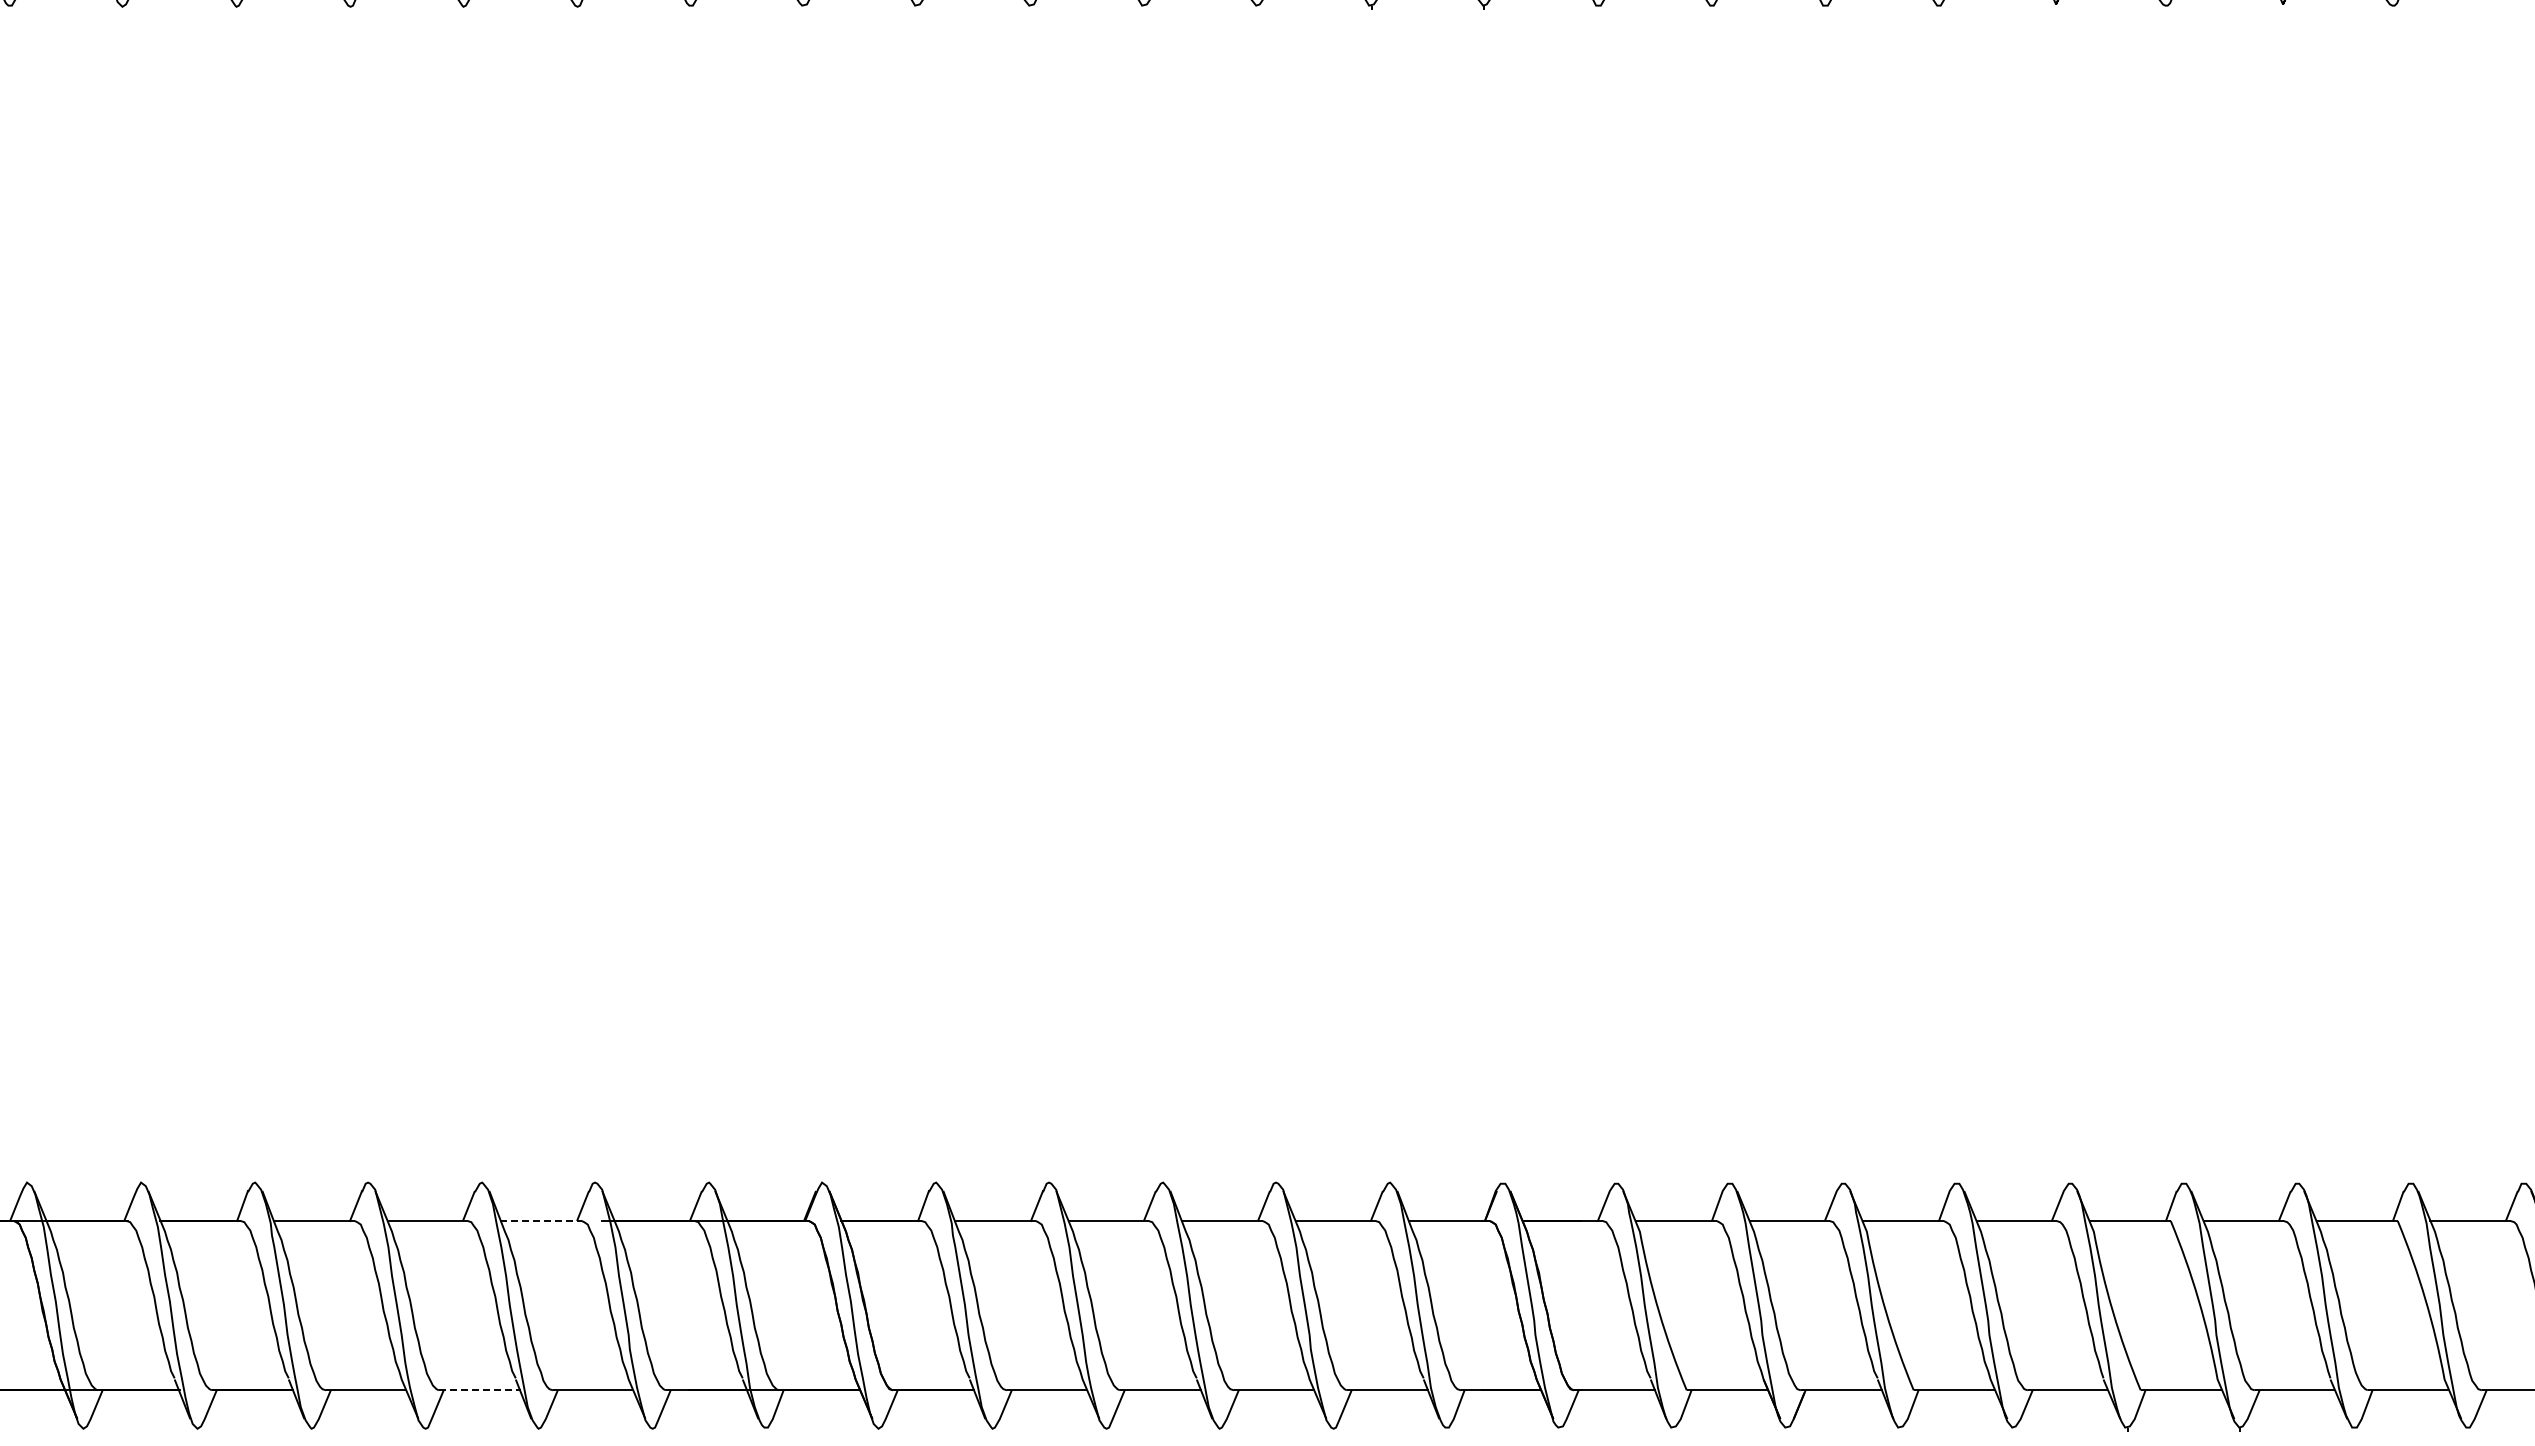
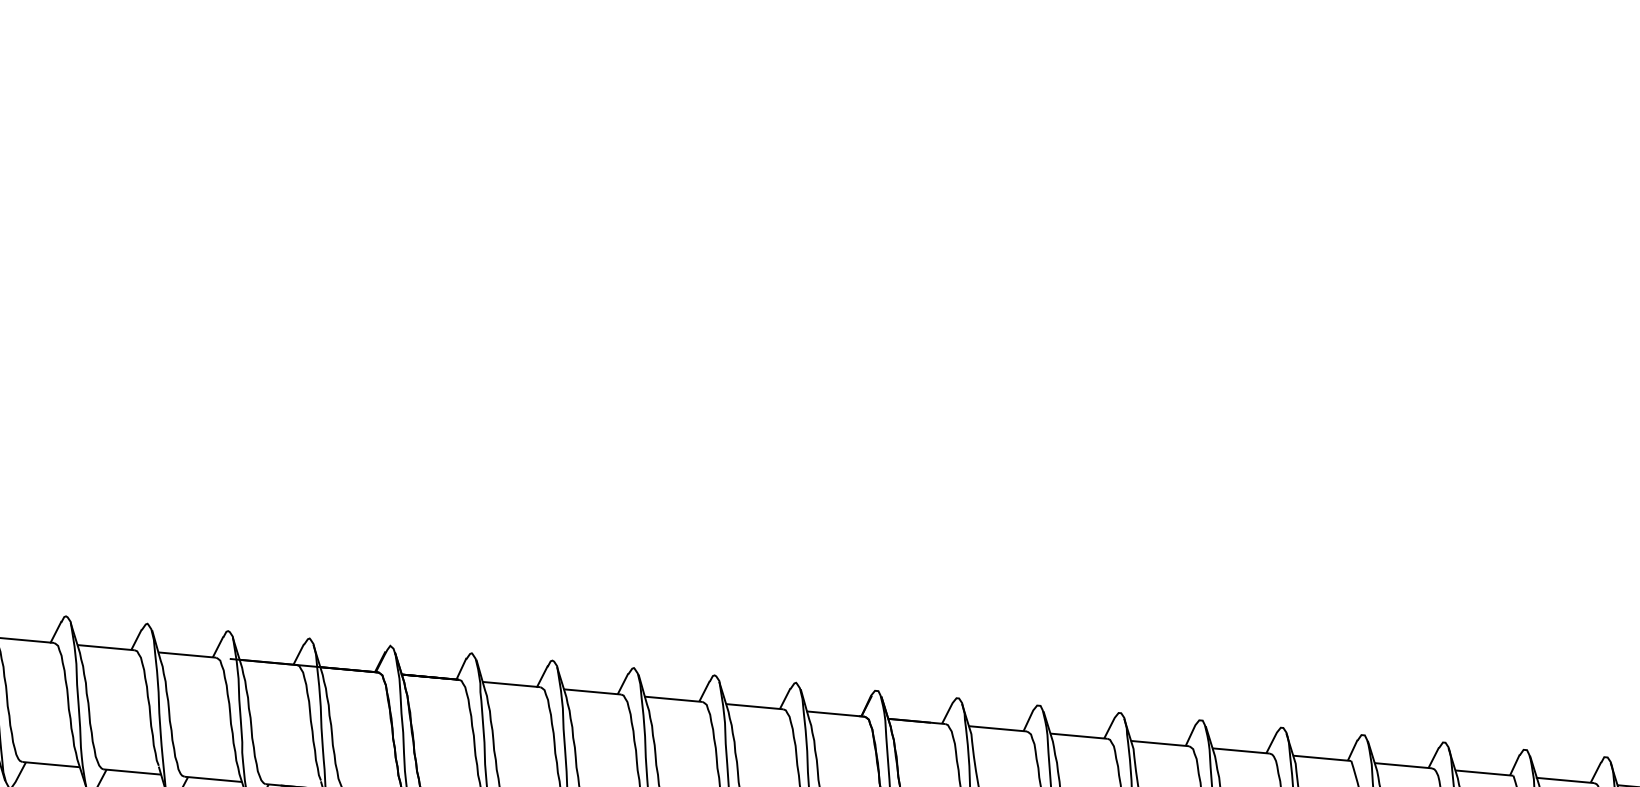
line: (541, 1221) -> (187, 655), dashed -> solid
line: (479, 1390) -> (132, 772), dashed -> solid

